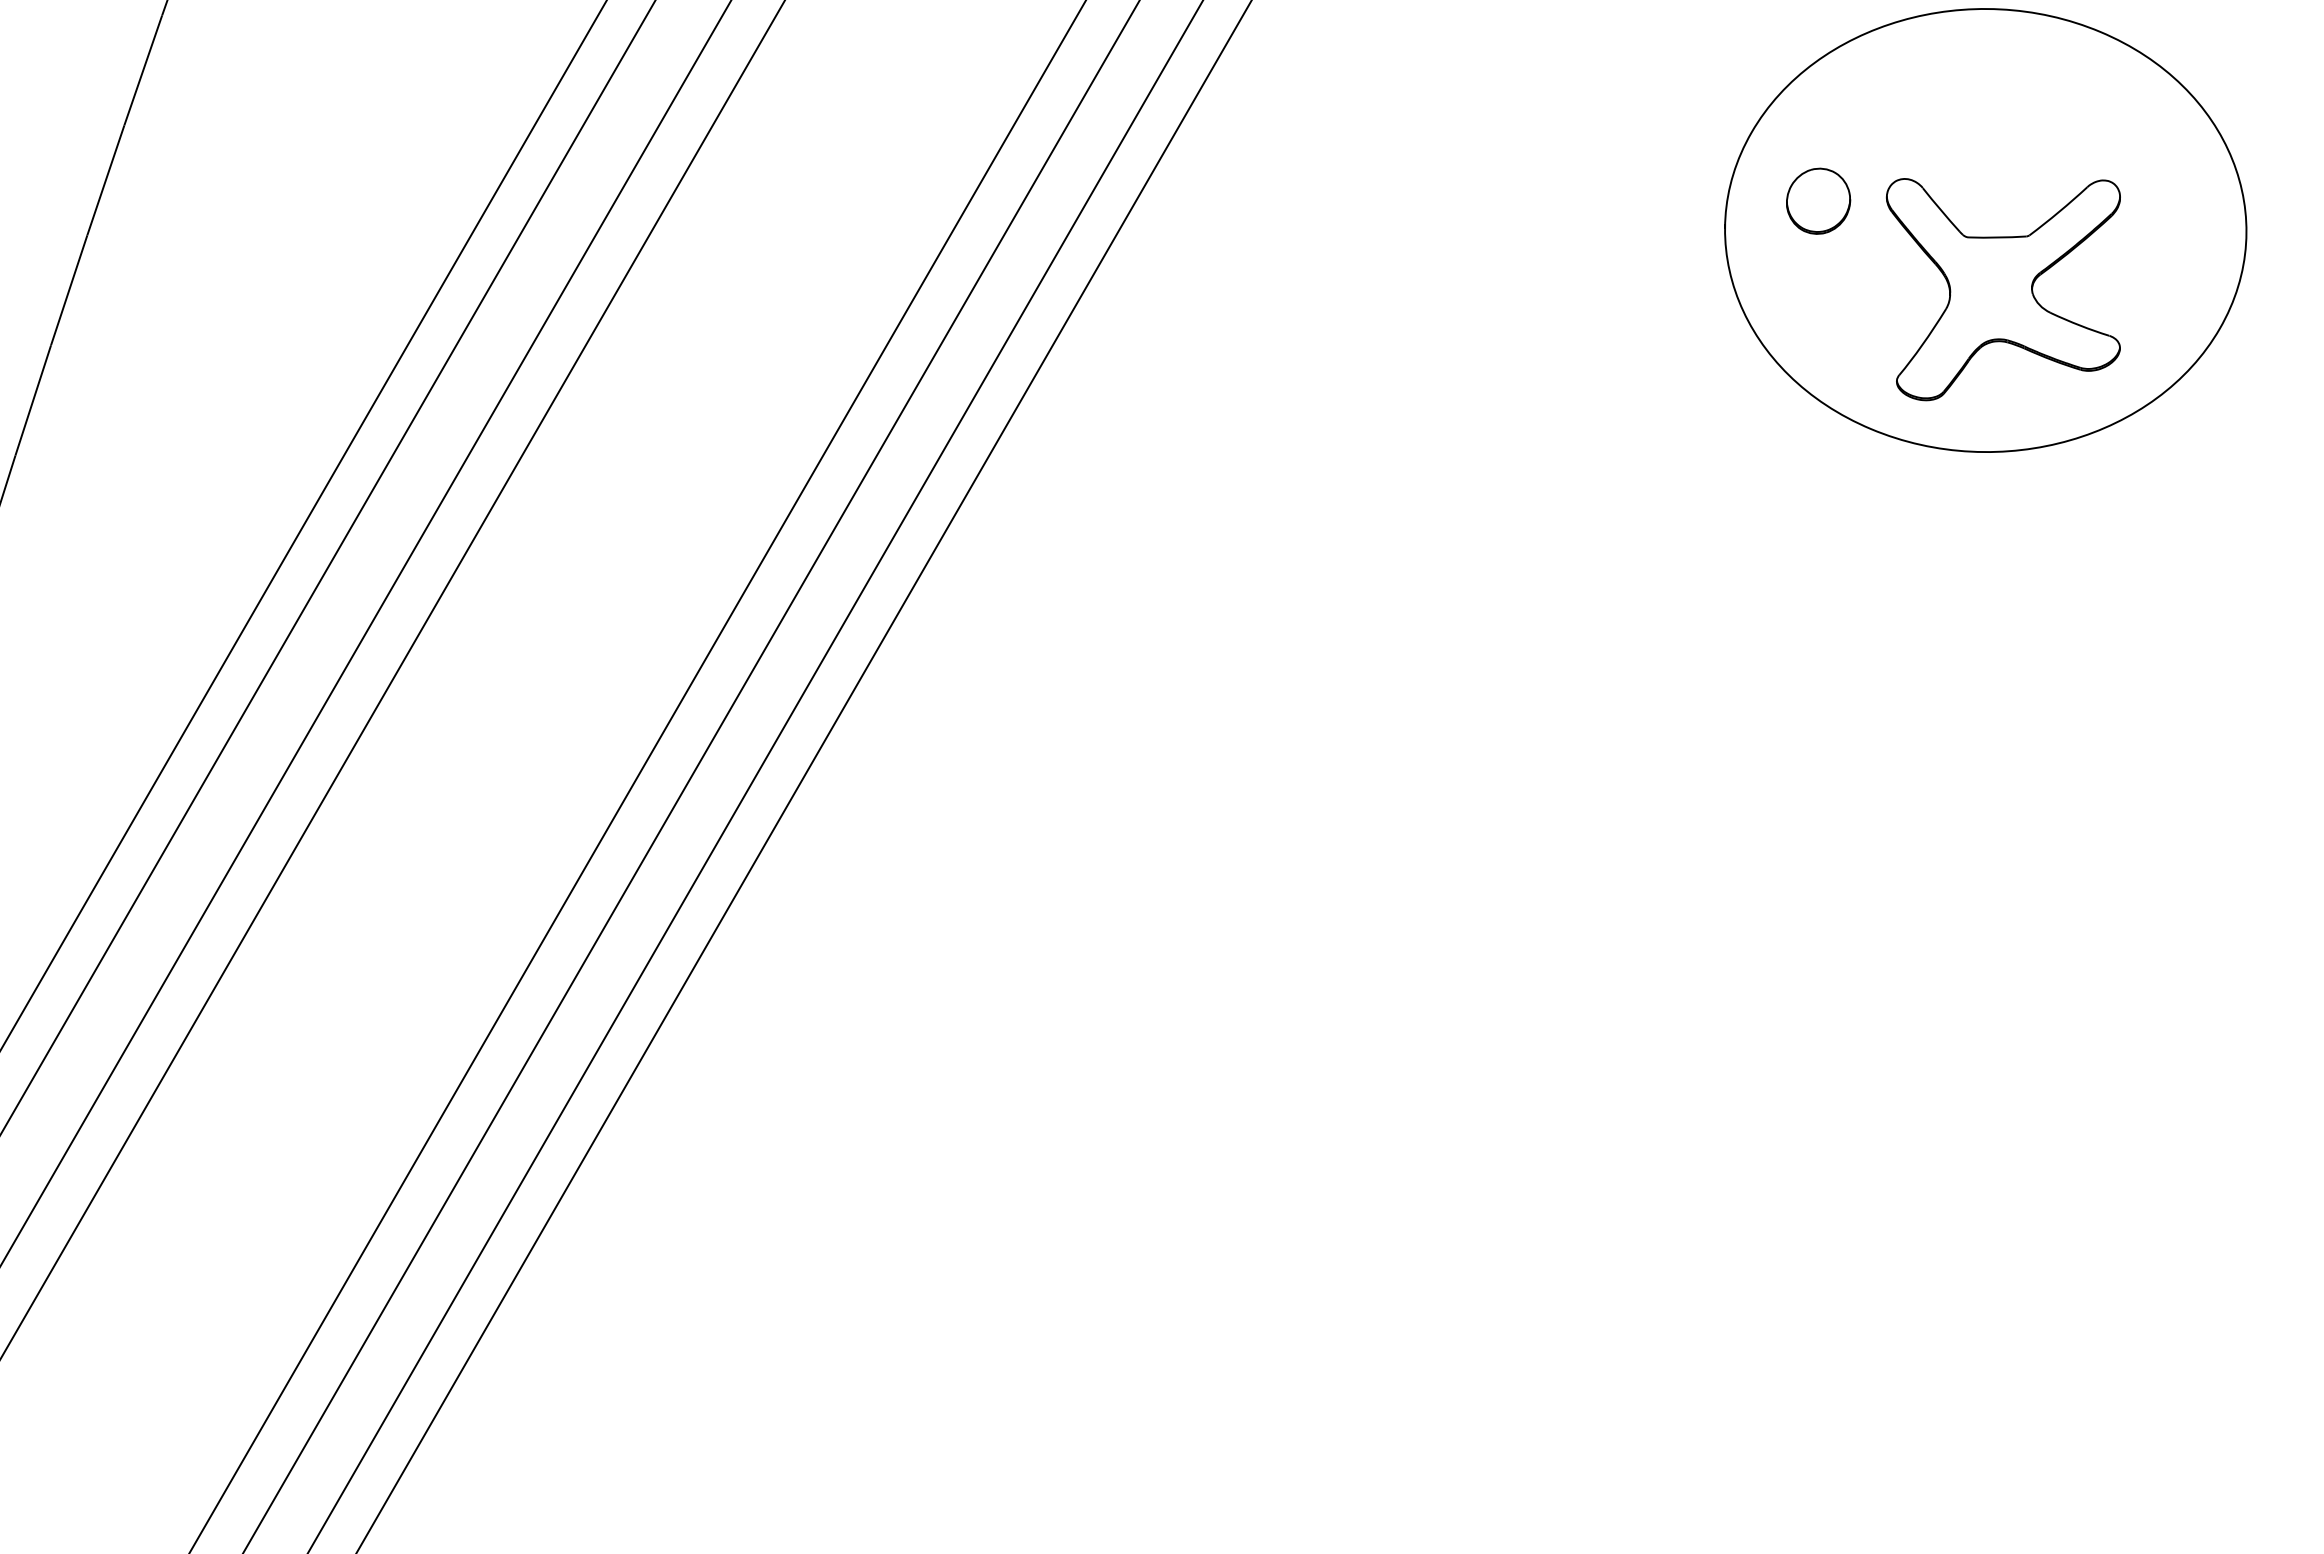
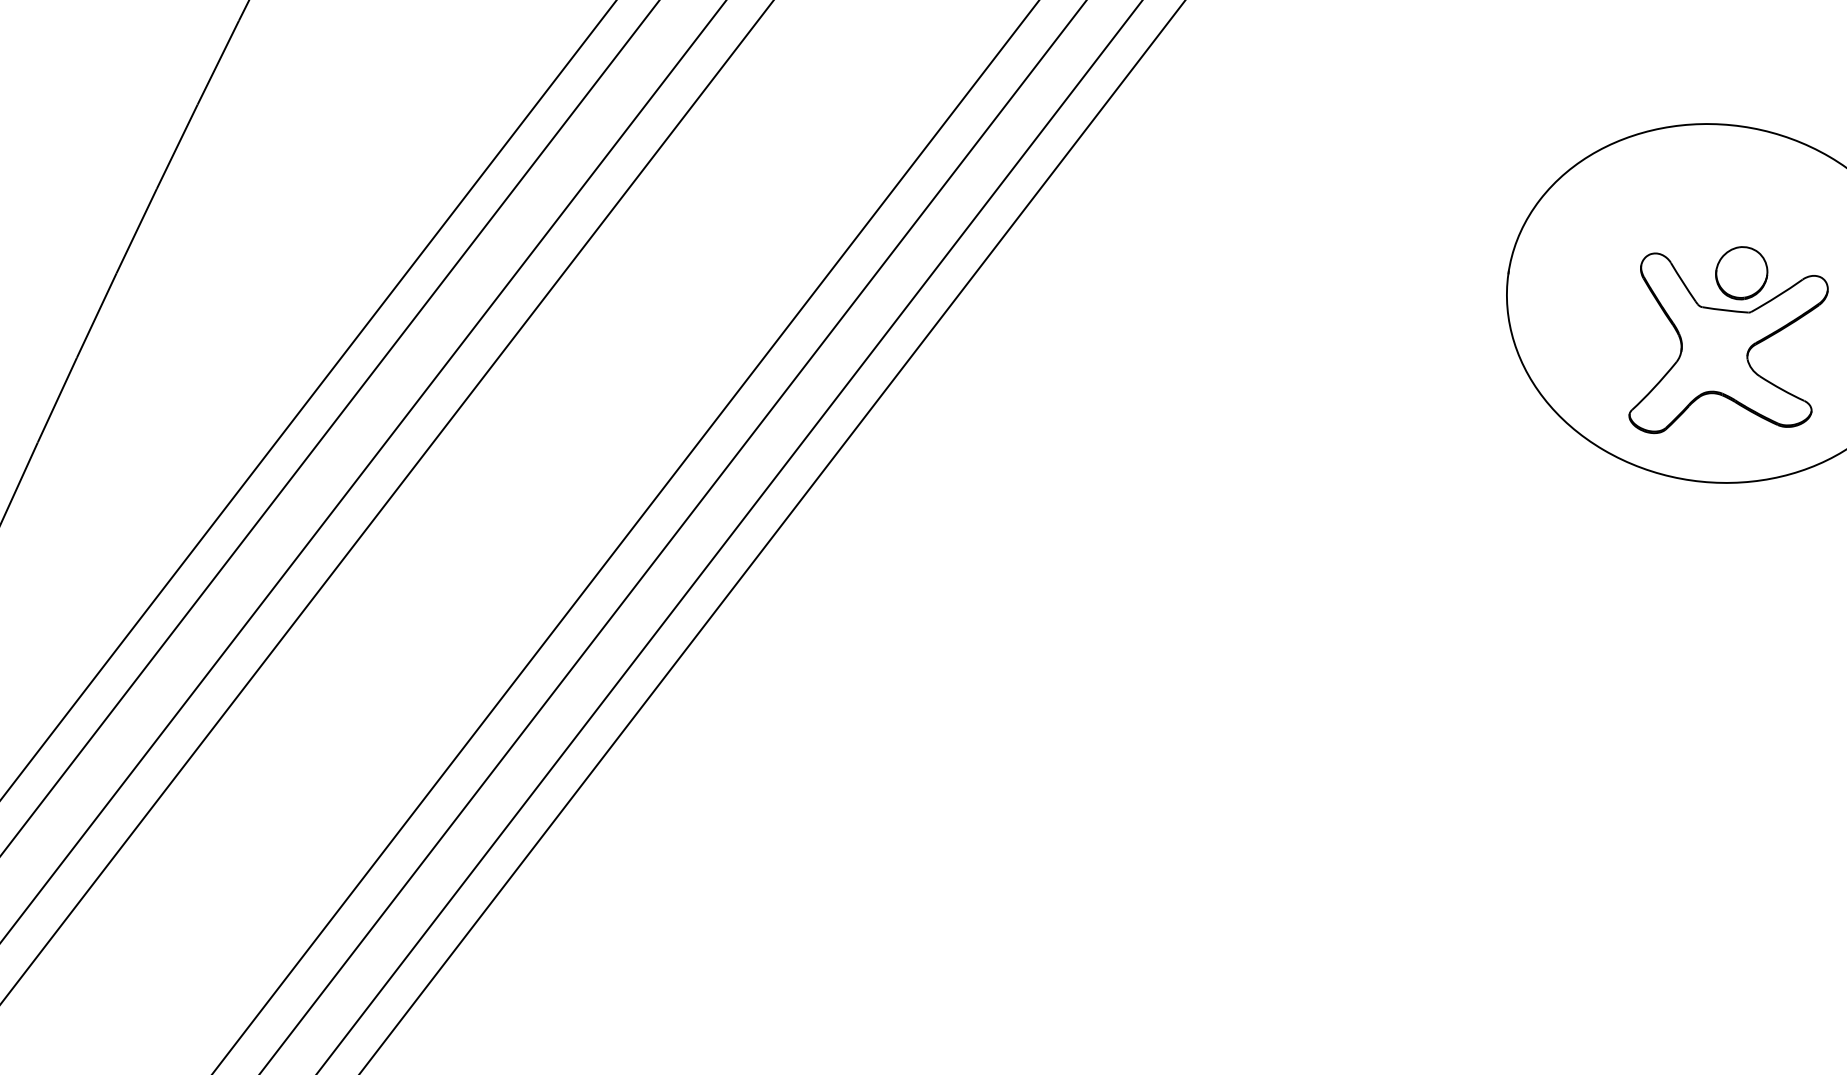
part: (1818, 200) -> (1741, 272), moved

